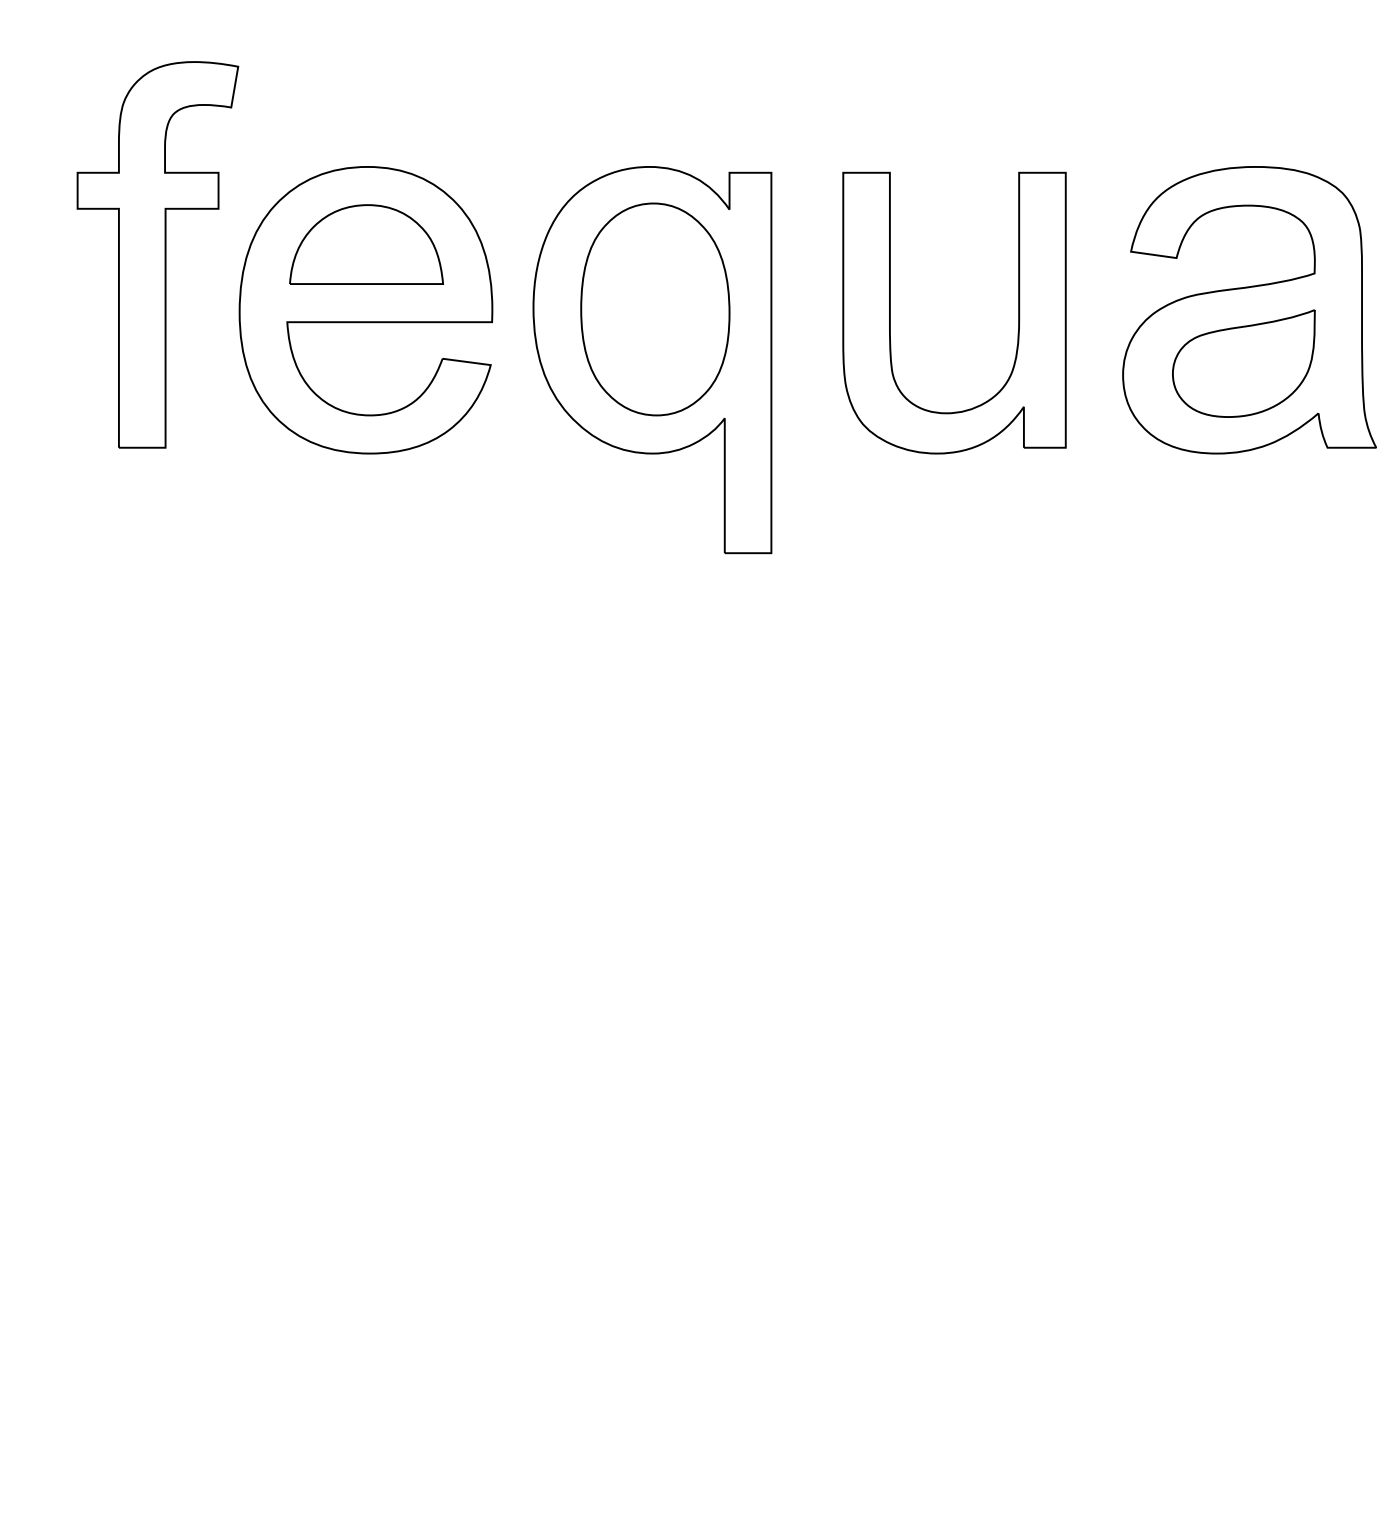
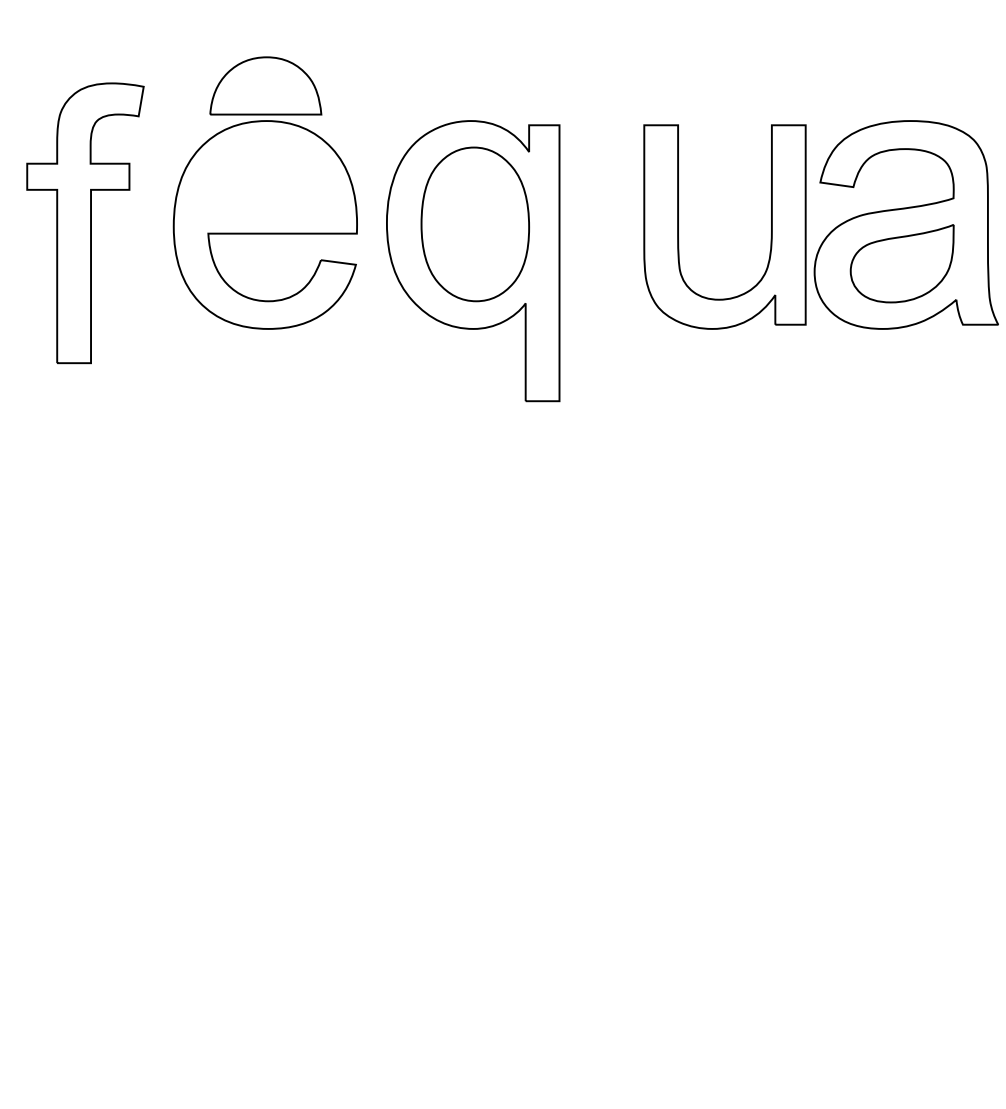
part: (366, 244) -> (265, 85), moved
part: (157, 254) -> (85, 222), moved
part: (890, 312) -> (678, 226), moved

